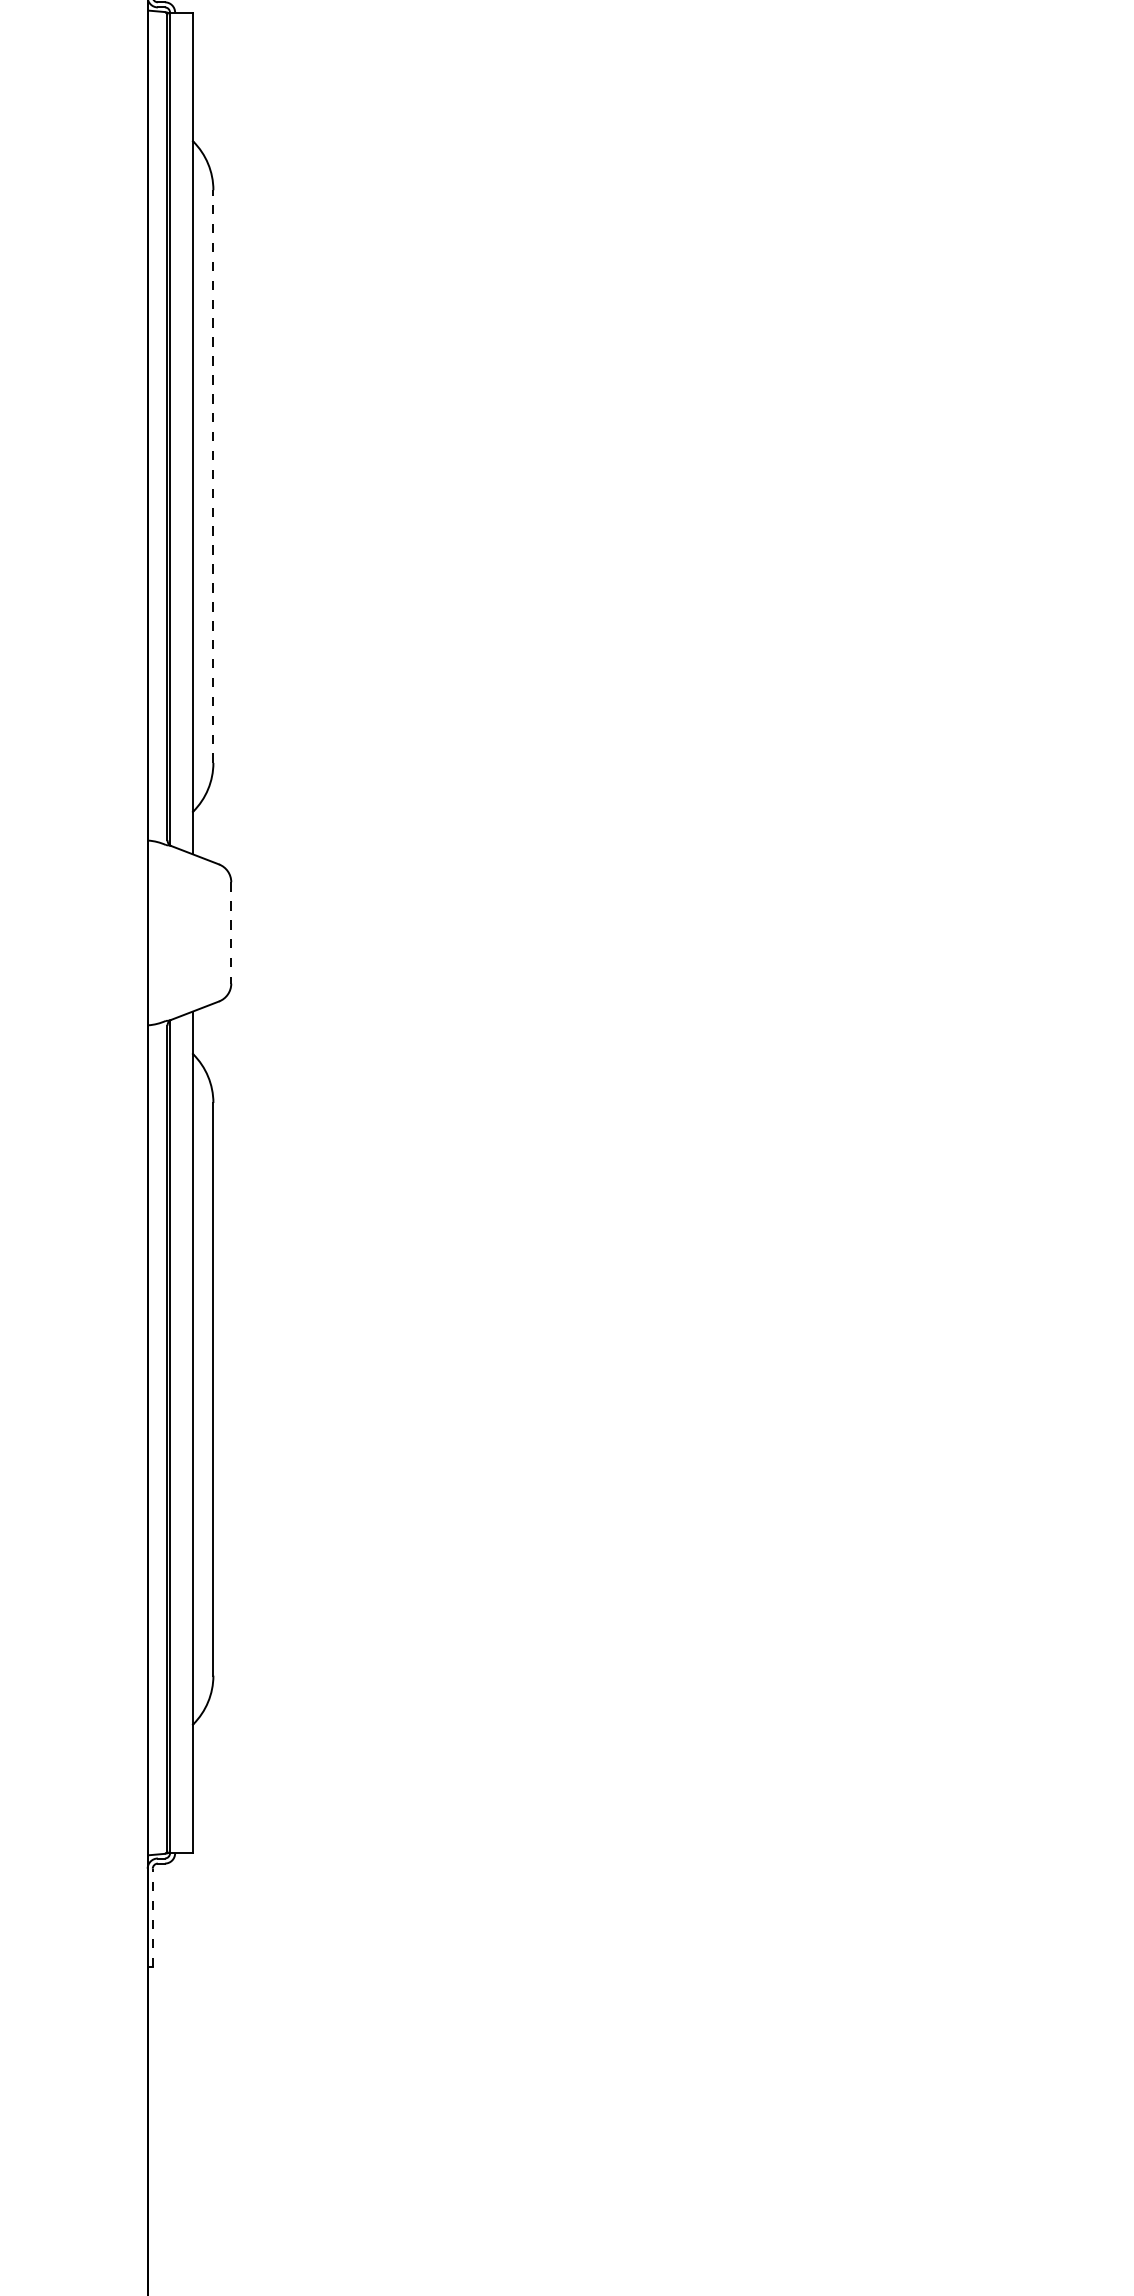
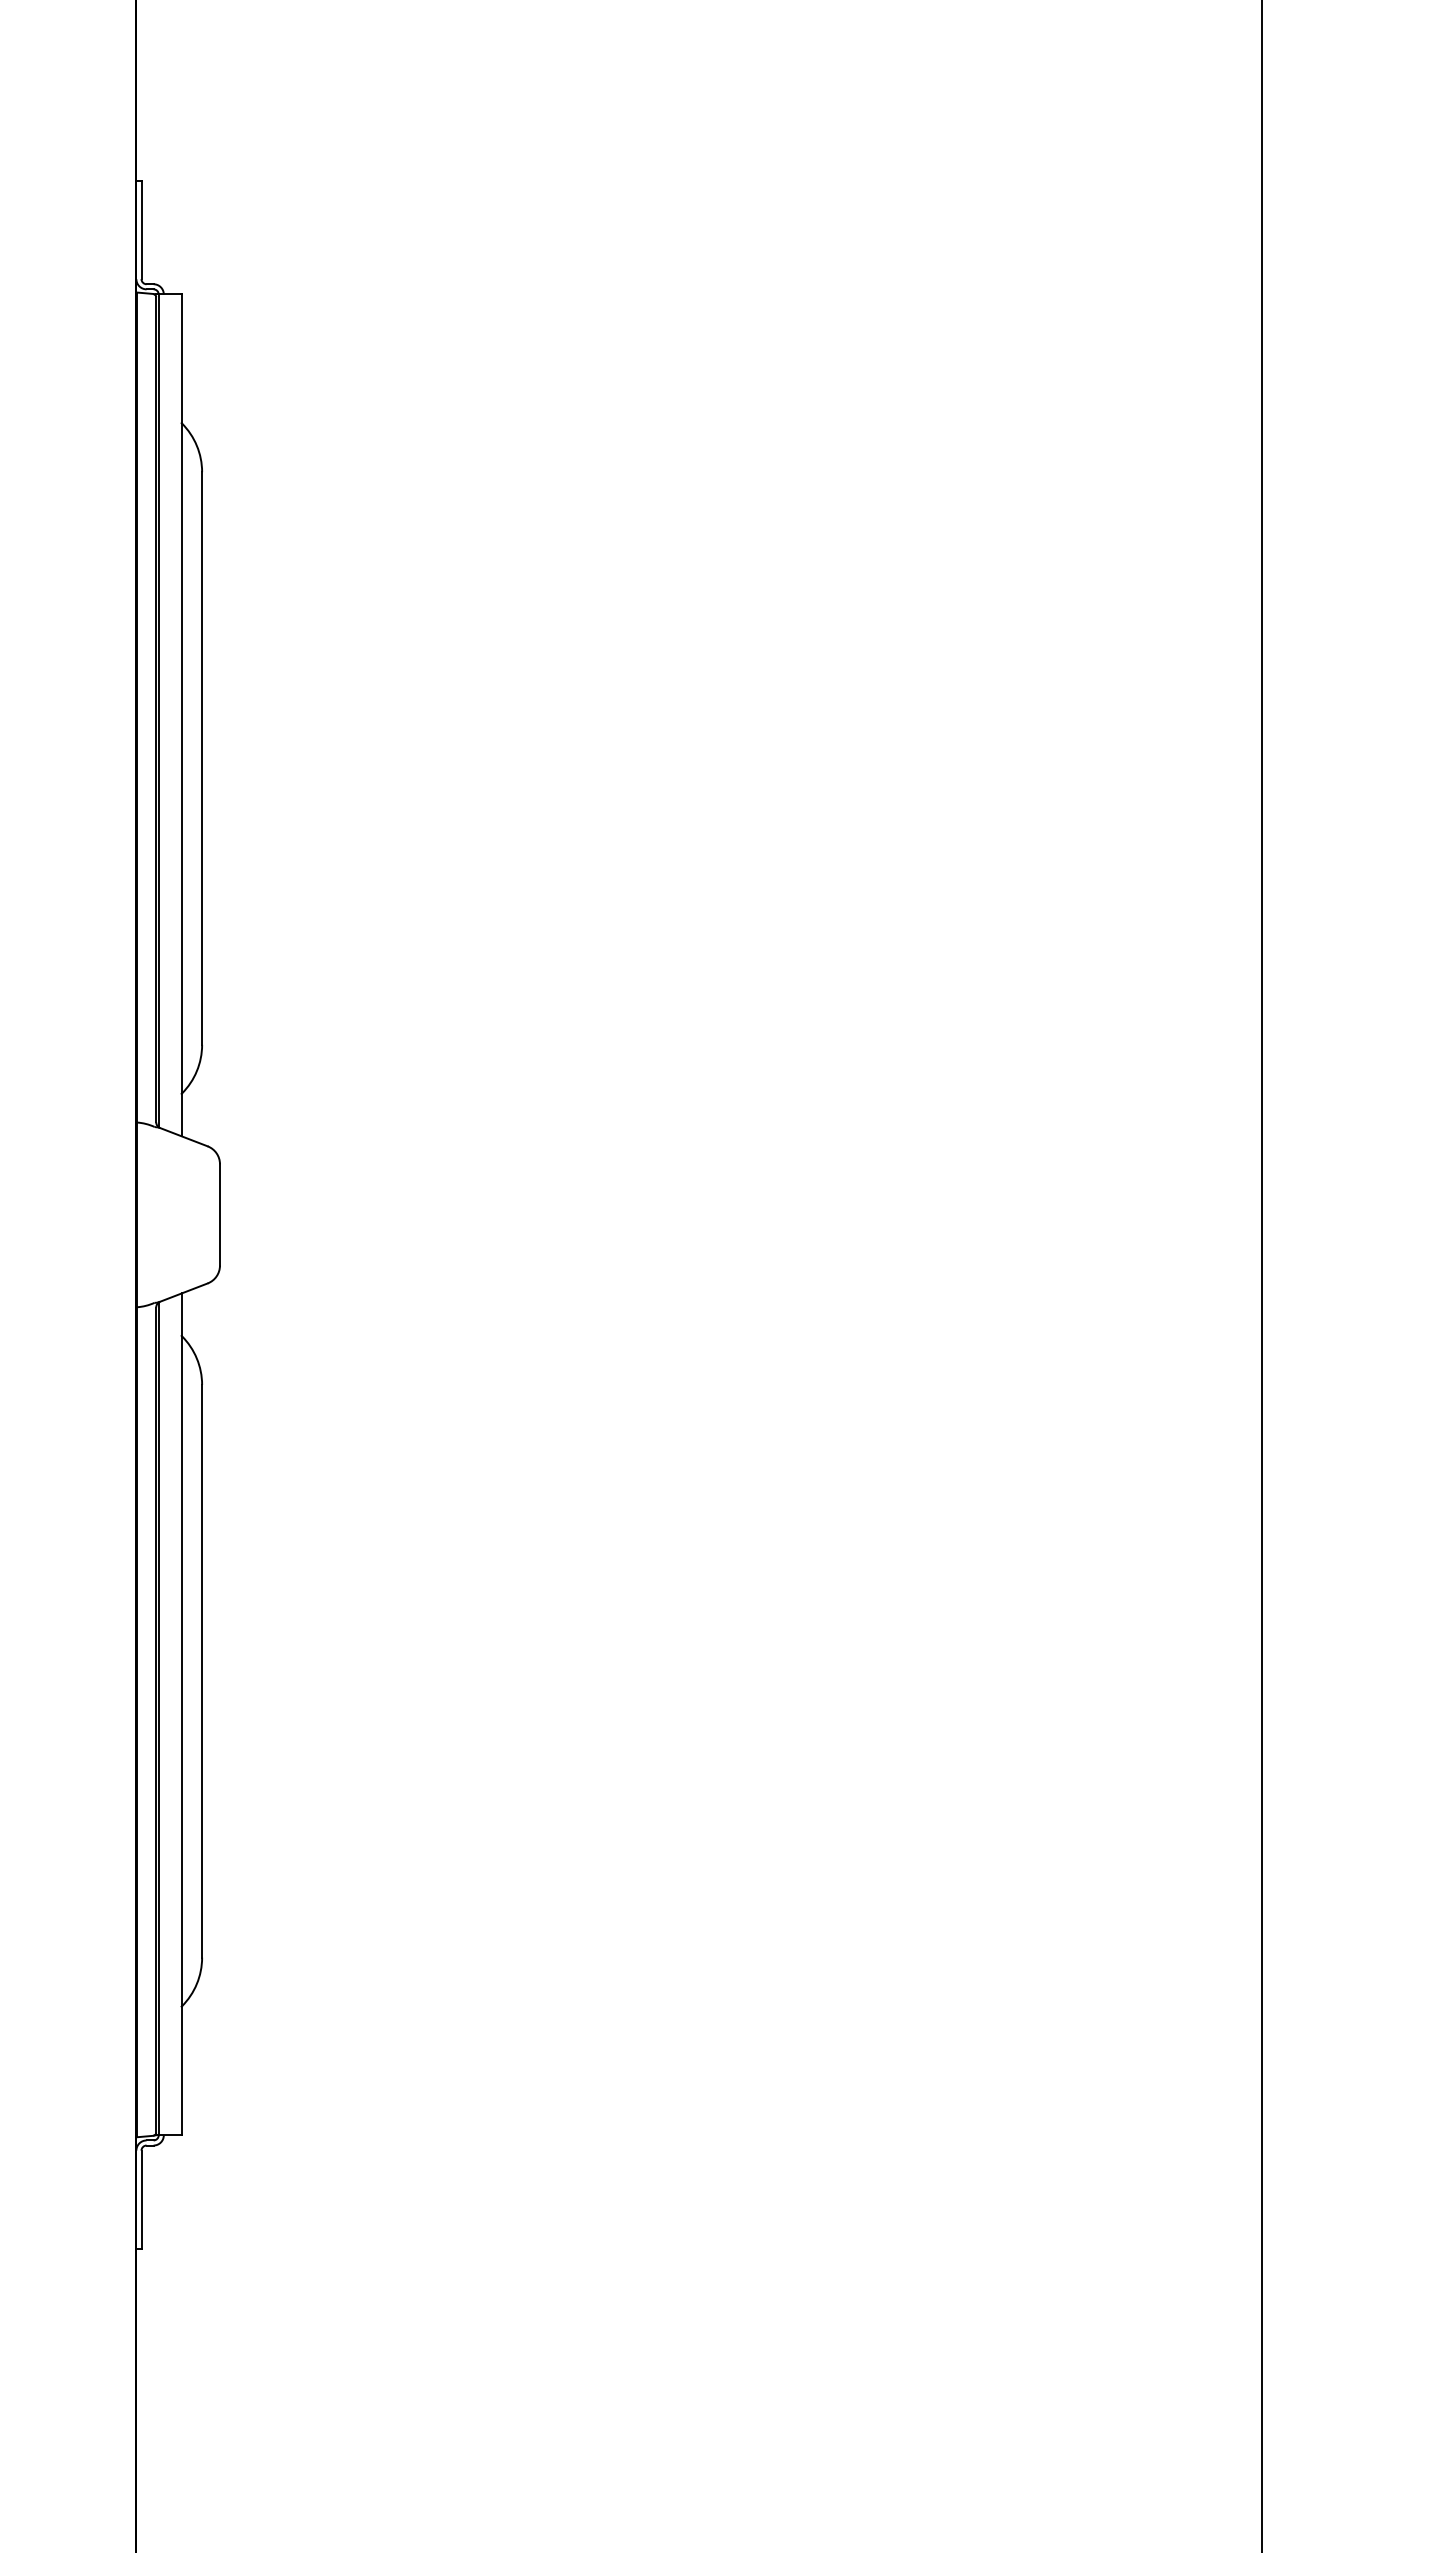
line: (213, 476) -> (202, 758), dashed -> solid
line: (231, 932) -> (220, 1214), dashed -> solid
line: (152, 1917) -> (141, 2199), dashed -> solid

